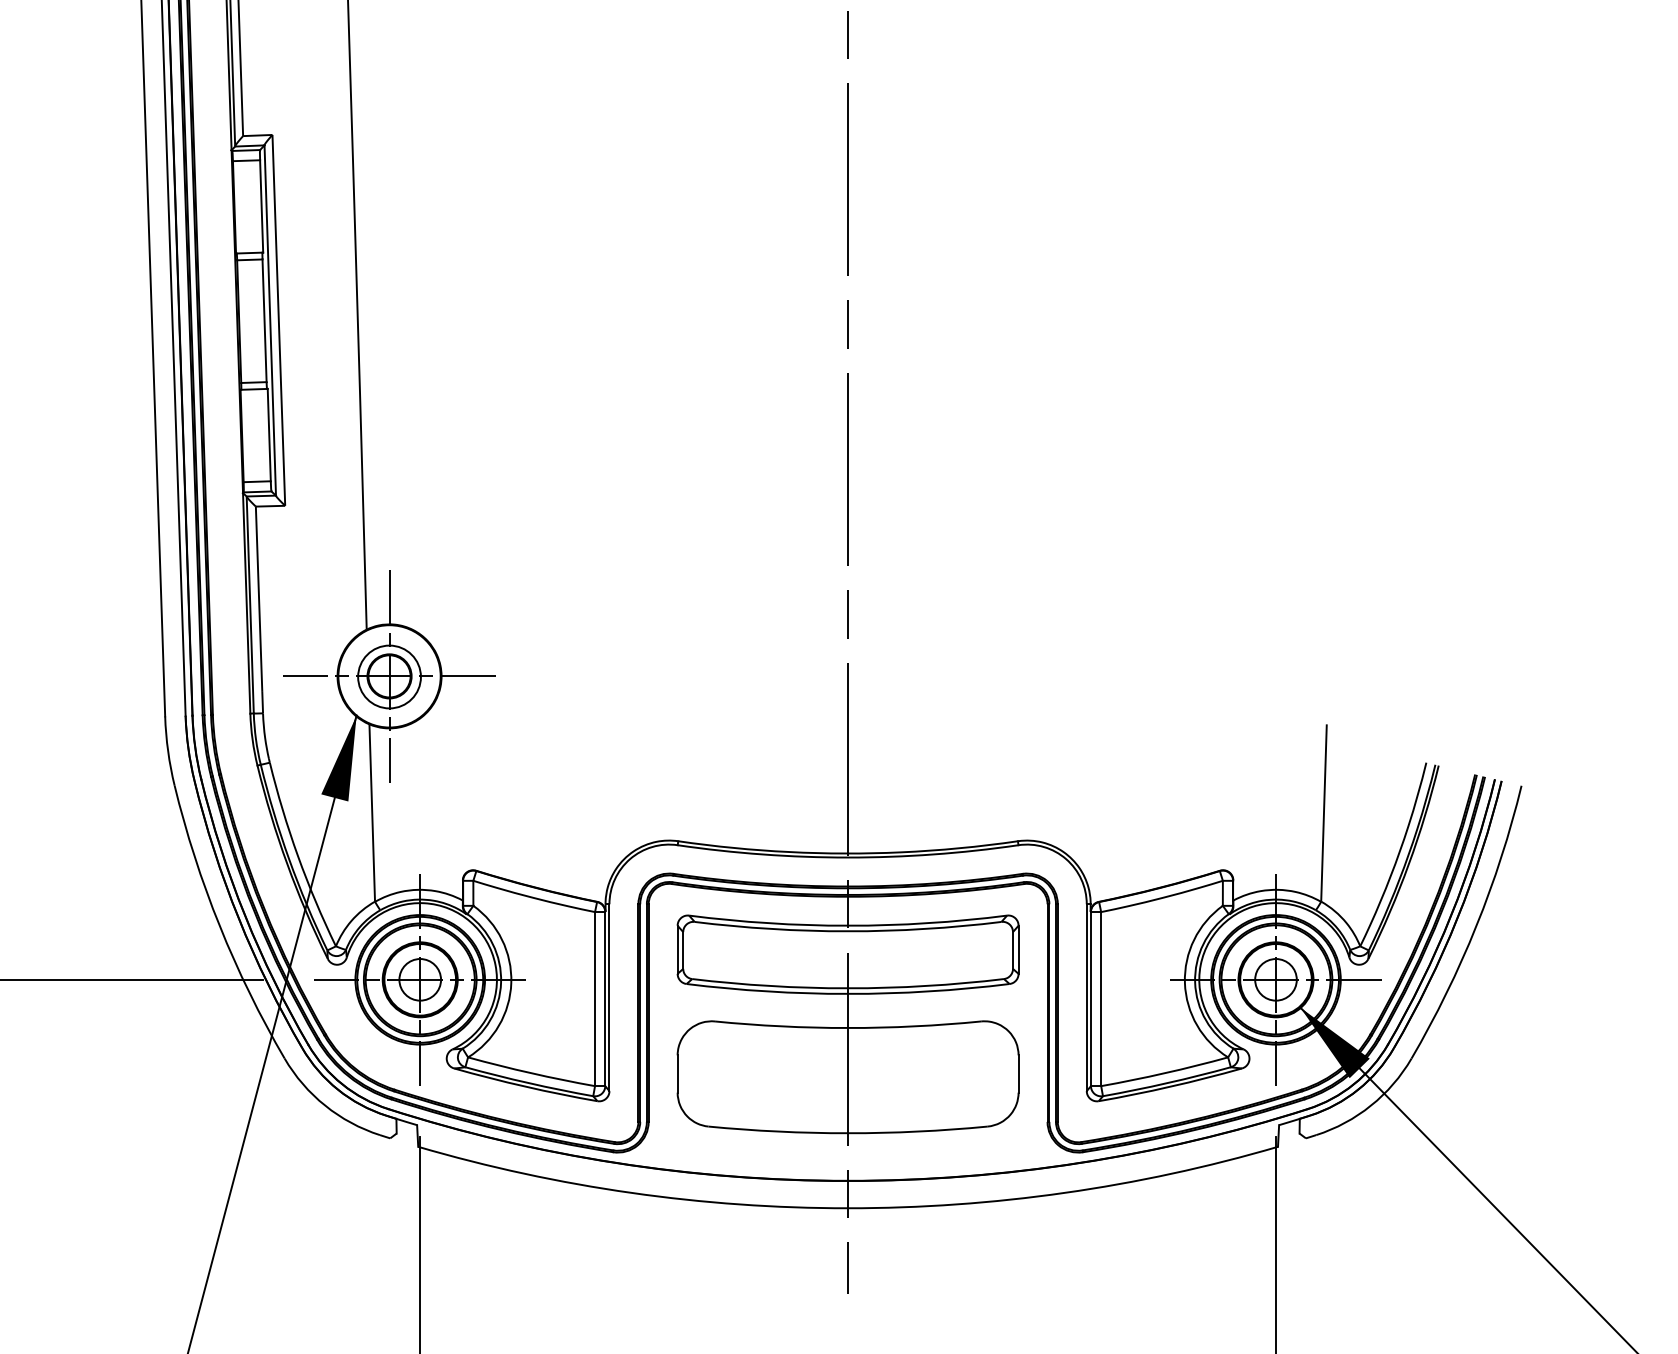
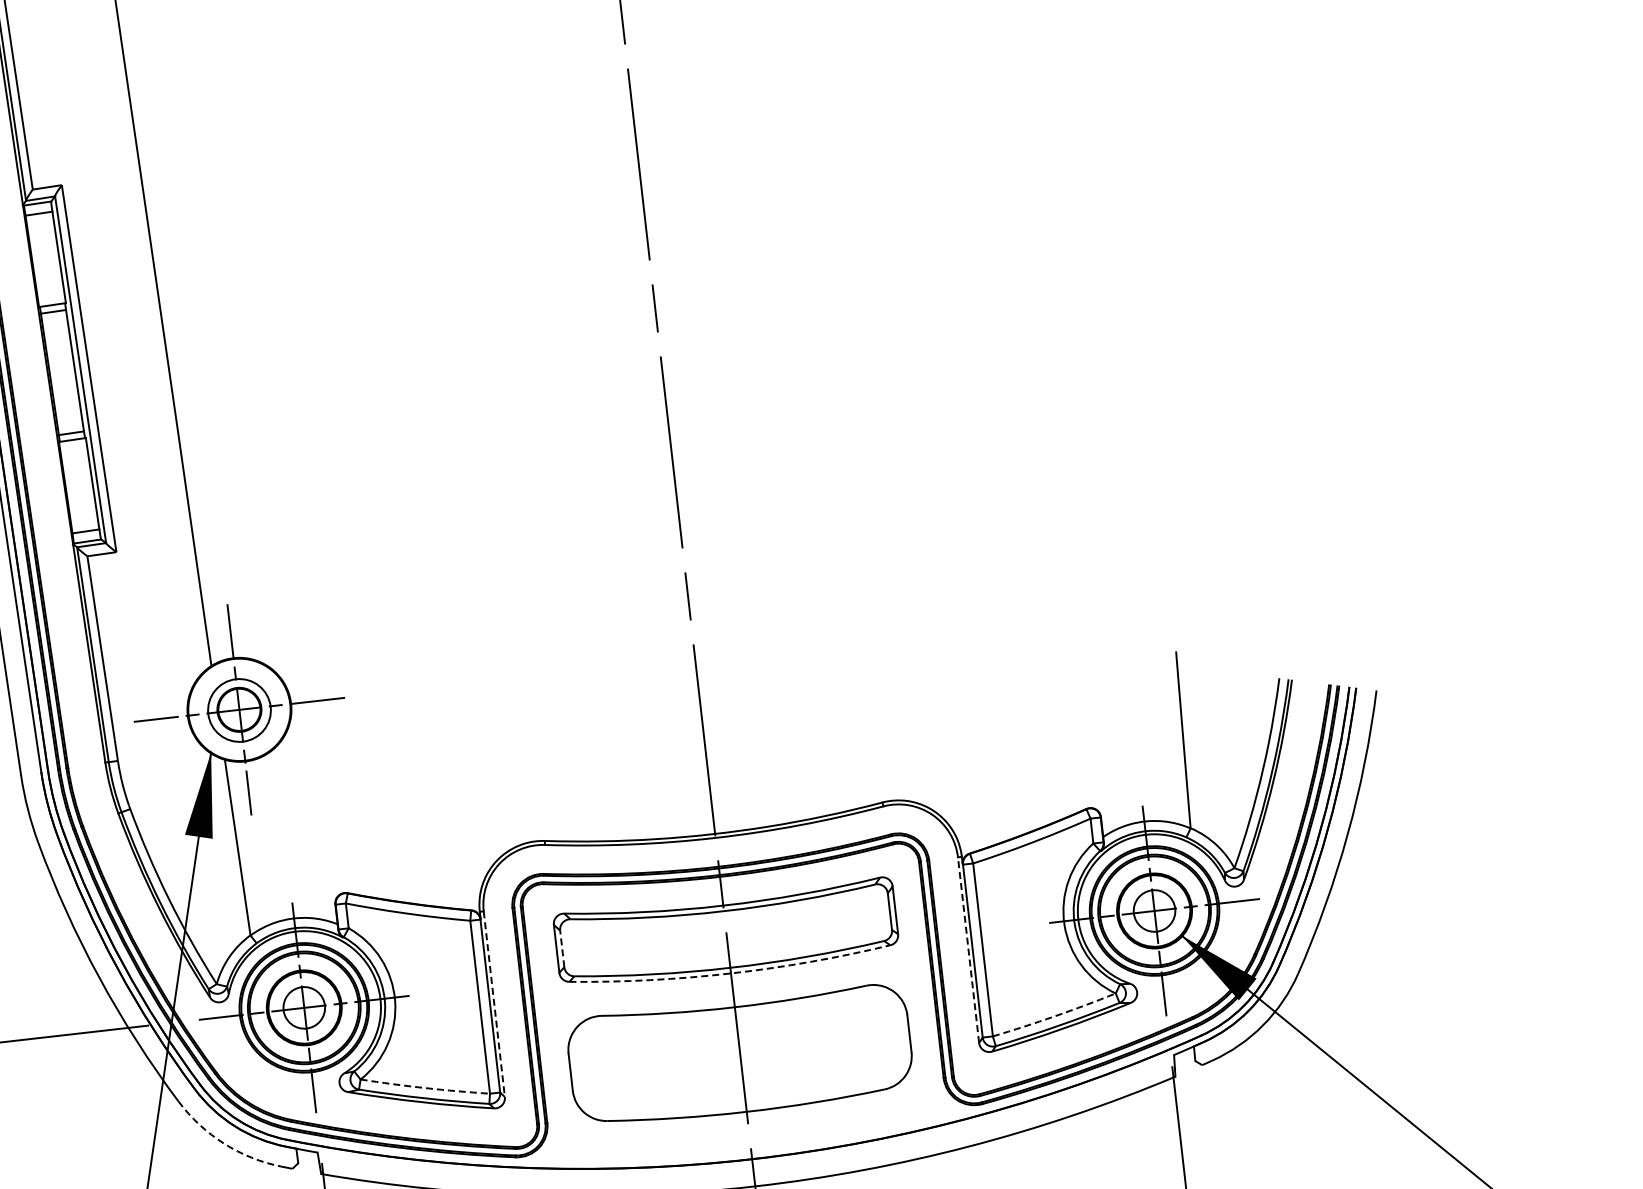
line: (683, 950) -> (562, 948), solid -> dashed
arc: (848, 993) -> (731, 972), solid -> dashed
line: (1086, 997) -> (968, 950), solid -> dashed
line: (609, 998) -> (494, 1004), solid -> dashed
arc: (531, 1073) -> (425, 1088), solid -> dashed
arc: (1164, 1073) -> (1054, 1016), solid -> dashed
arc: (325, 1105) -> (224, 1143), solid -> dashed

